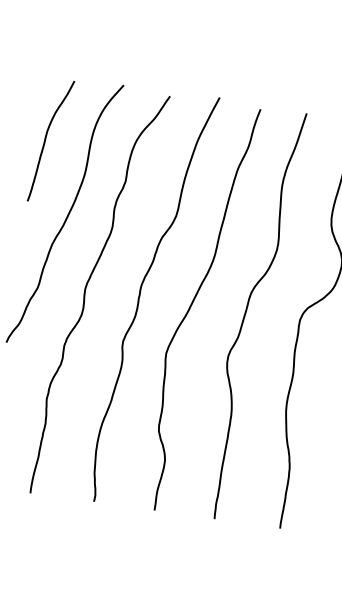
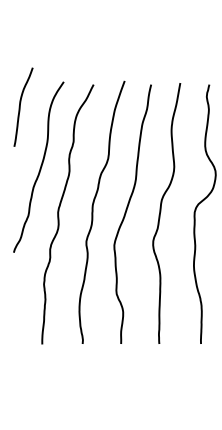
curve: (46, 139) -> (20, 106), moved

